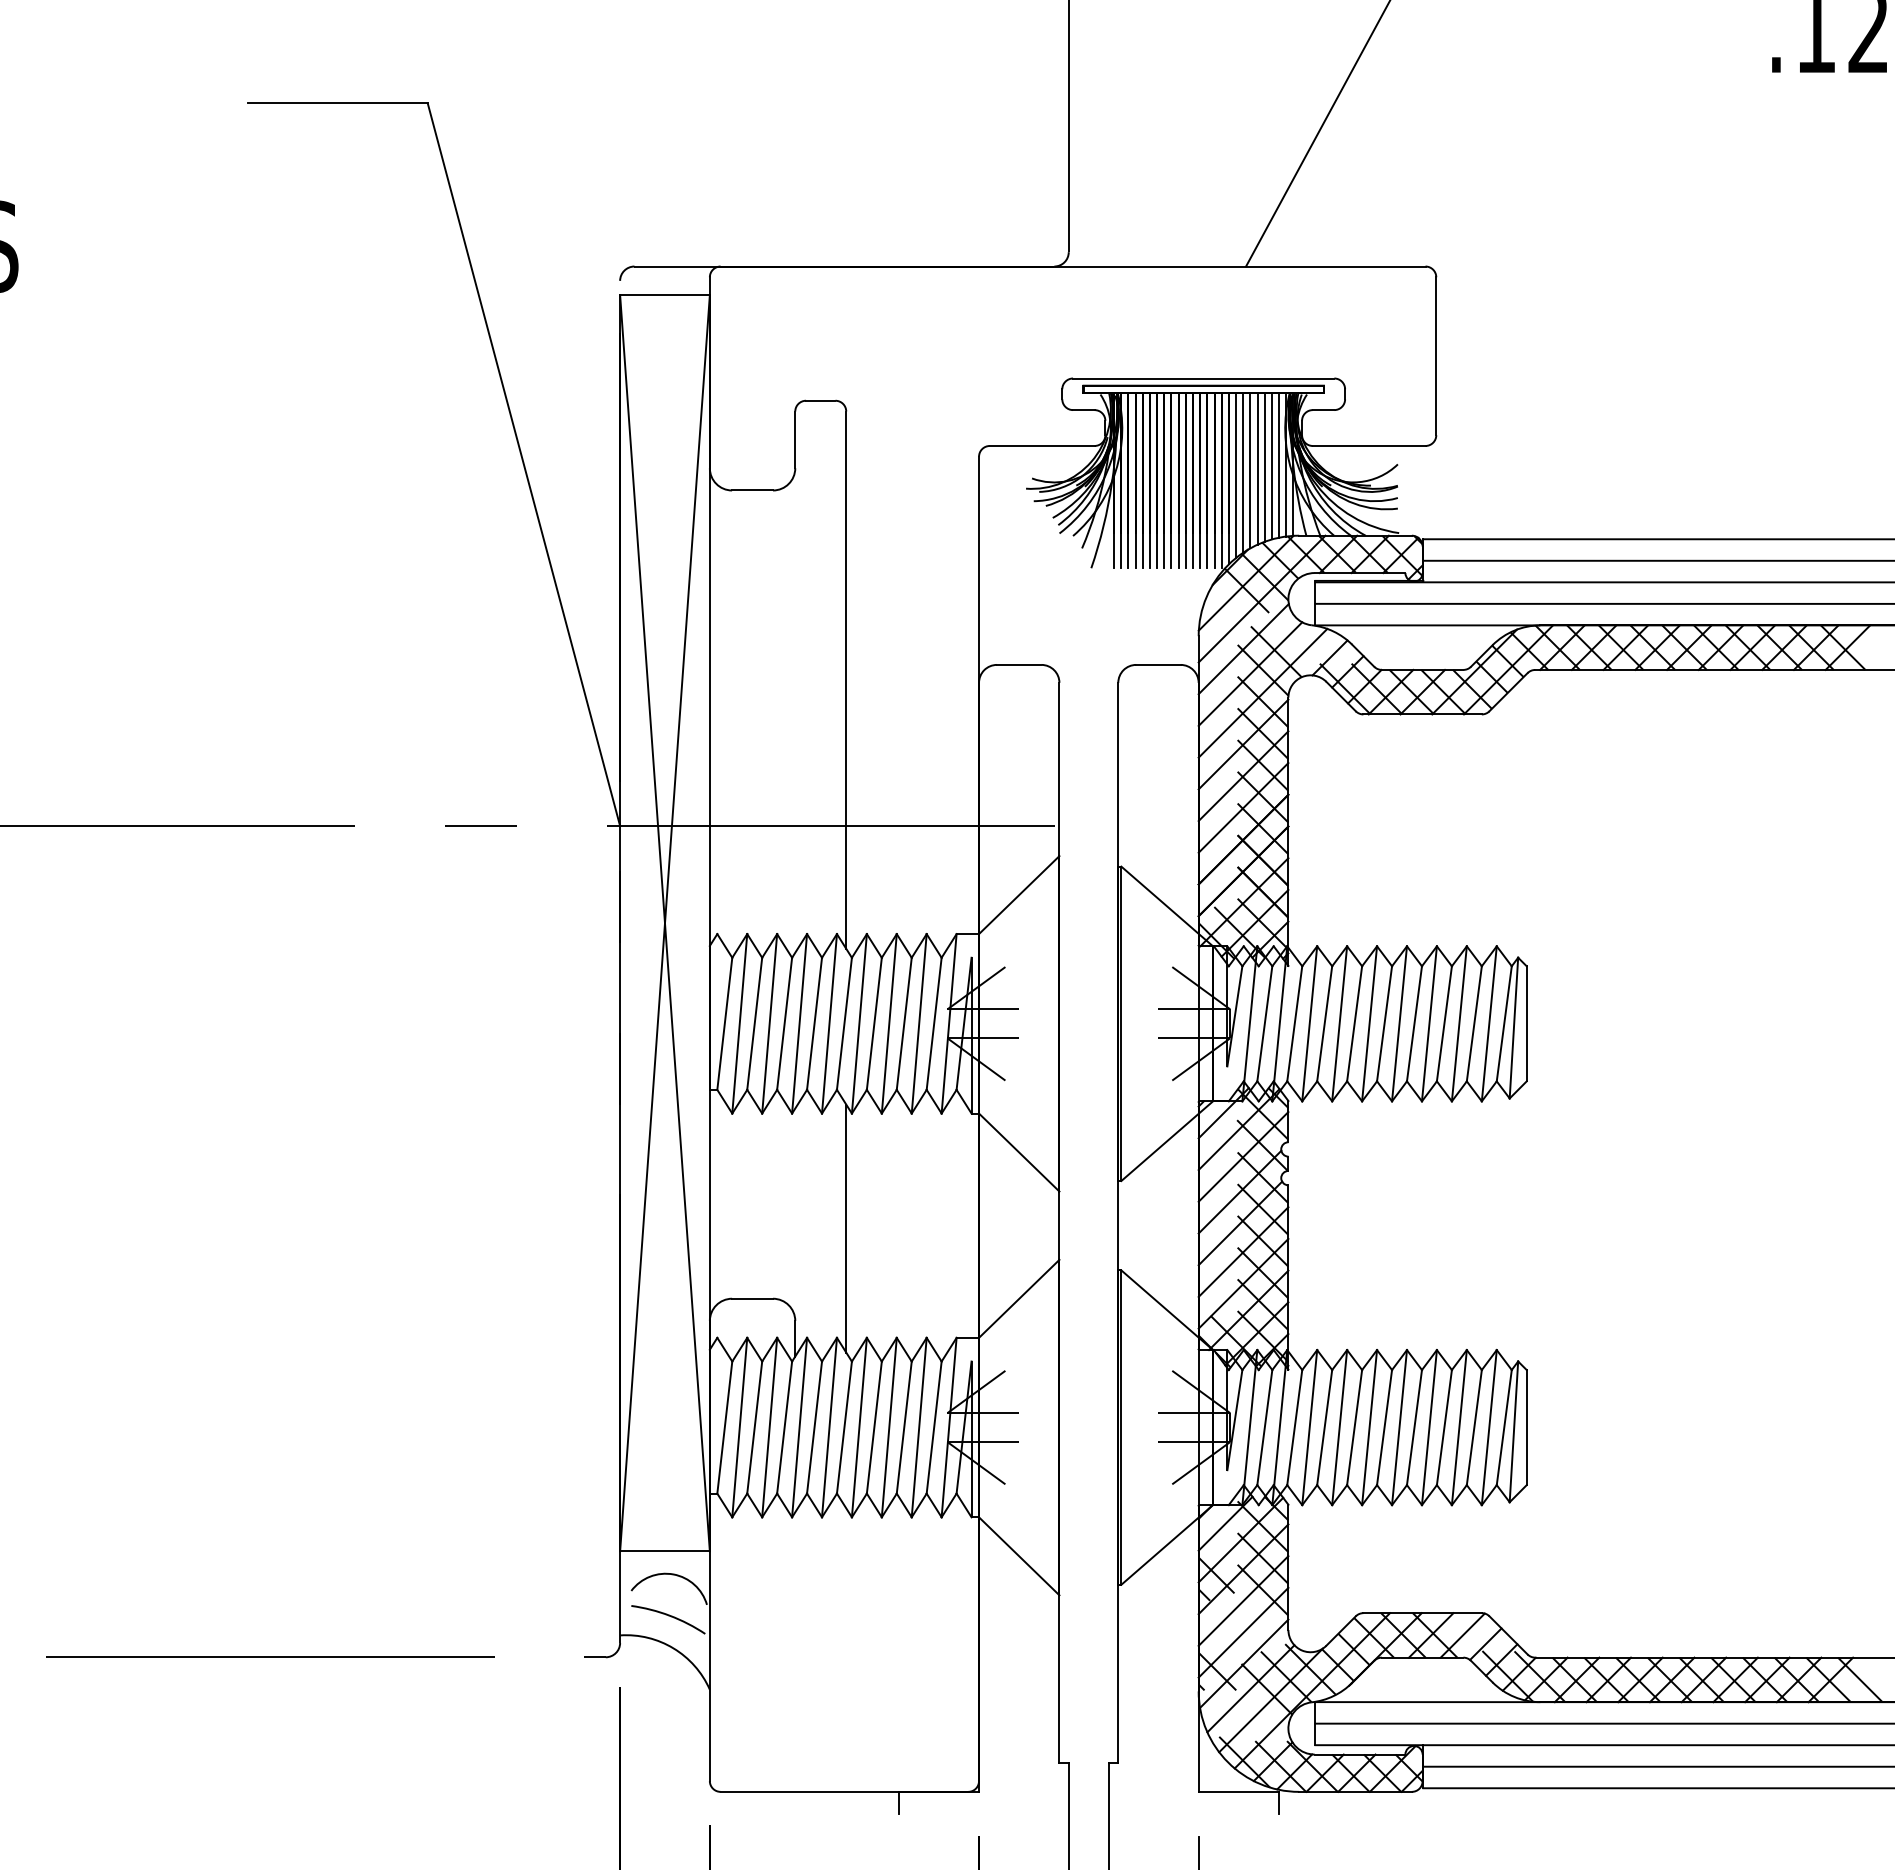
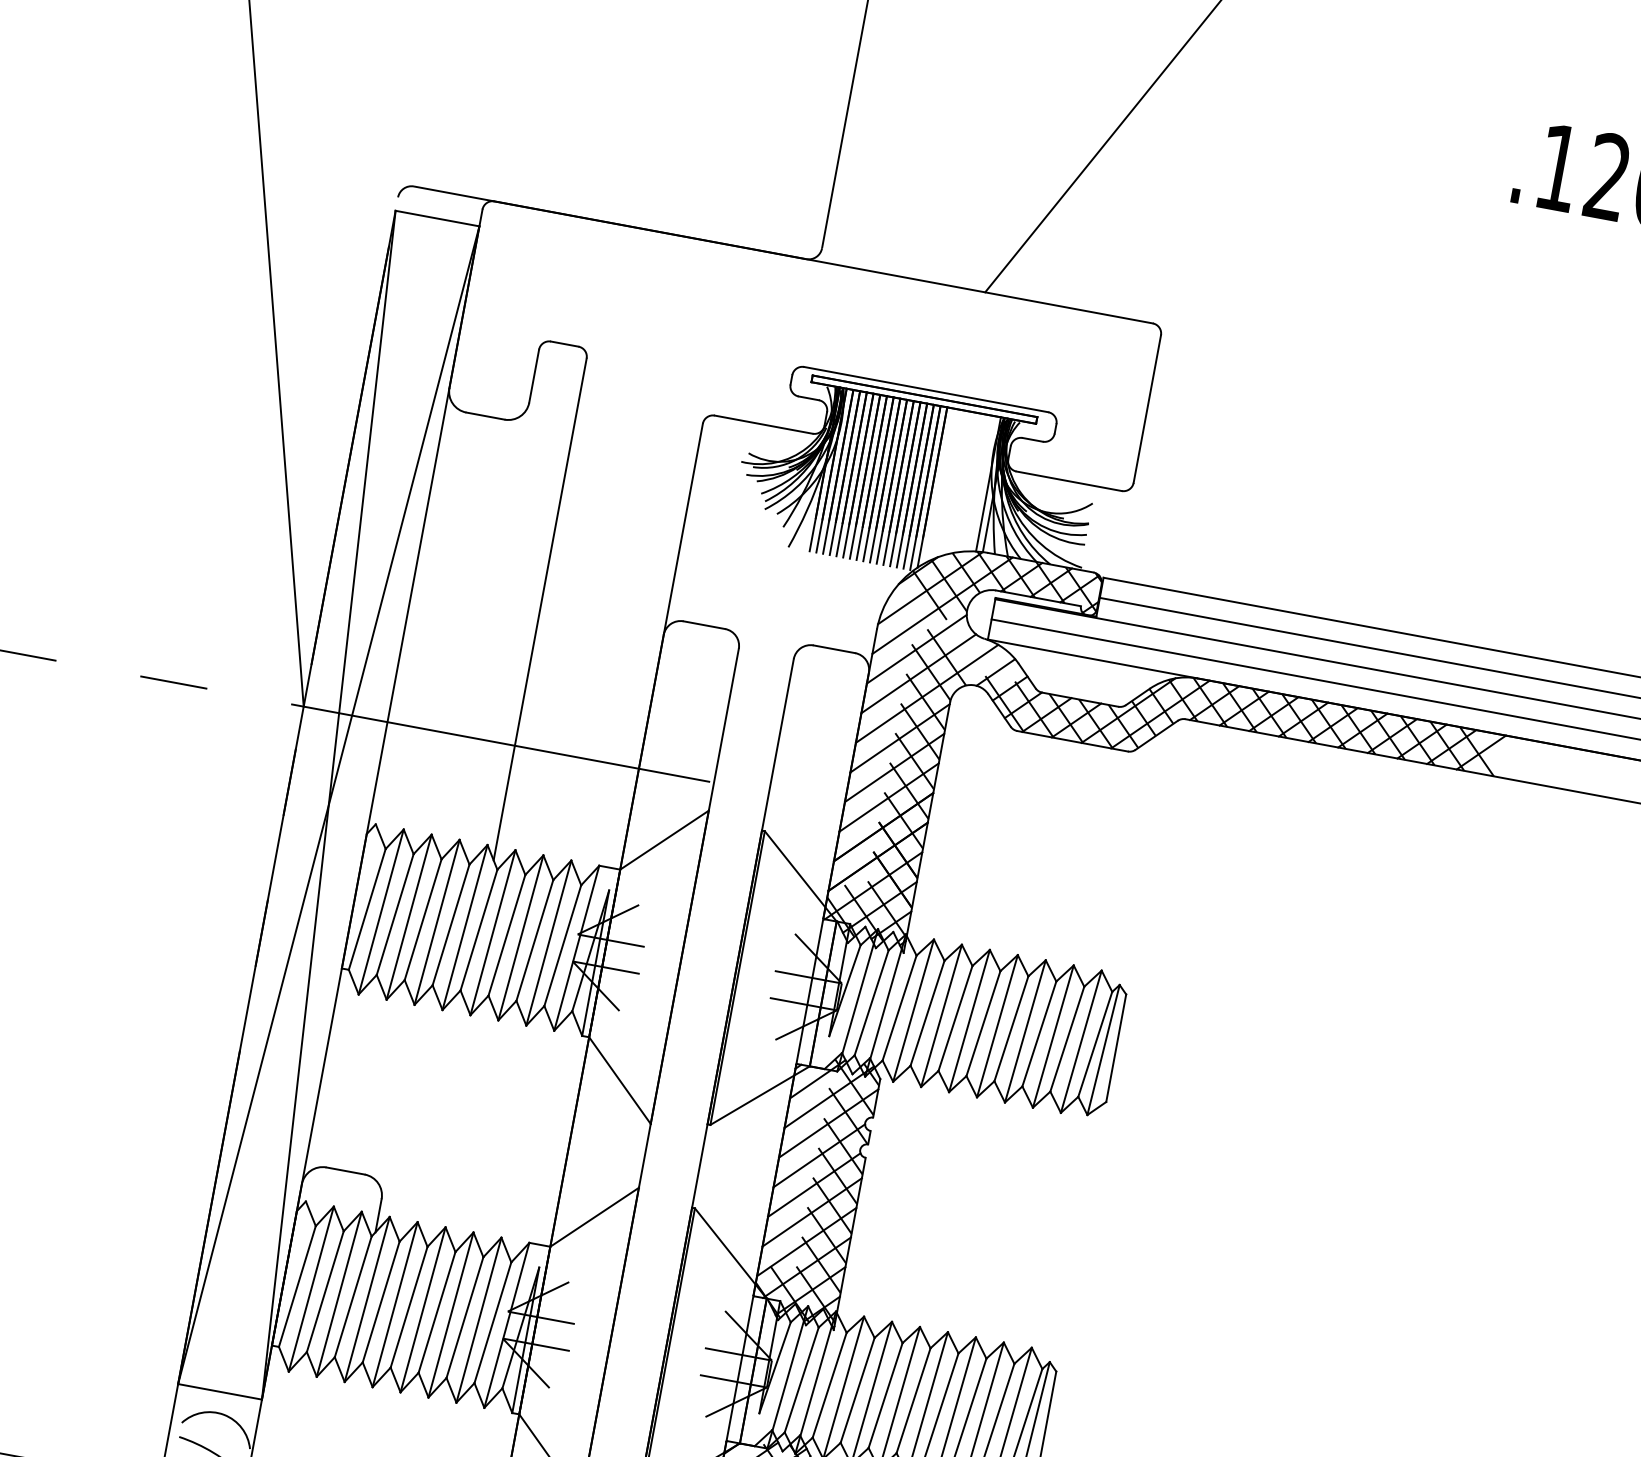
line: (1279, 464) -> (982, 483), removed
line: (1271, 465) -> (974, 482), removed
line: (1264, 466) -> (967, 482), removed
line: (1257, 468) -> (960, 482), removed
line: (1250, 470) -> (954, 483), removed
line: (1243, 472) -> (947, 484), removed
line: (1236, 475) -> (940, 485), removed
line: (846, 1228) -> (445, 1121), removed

